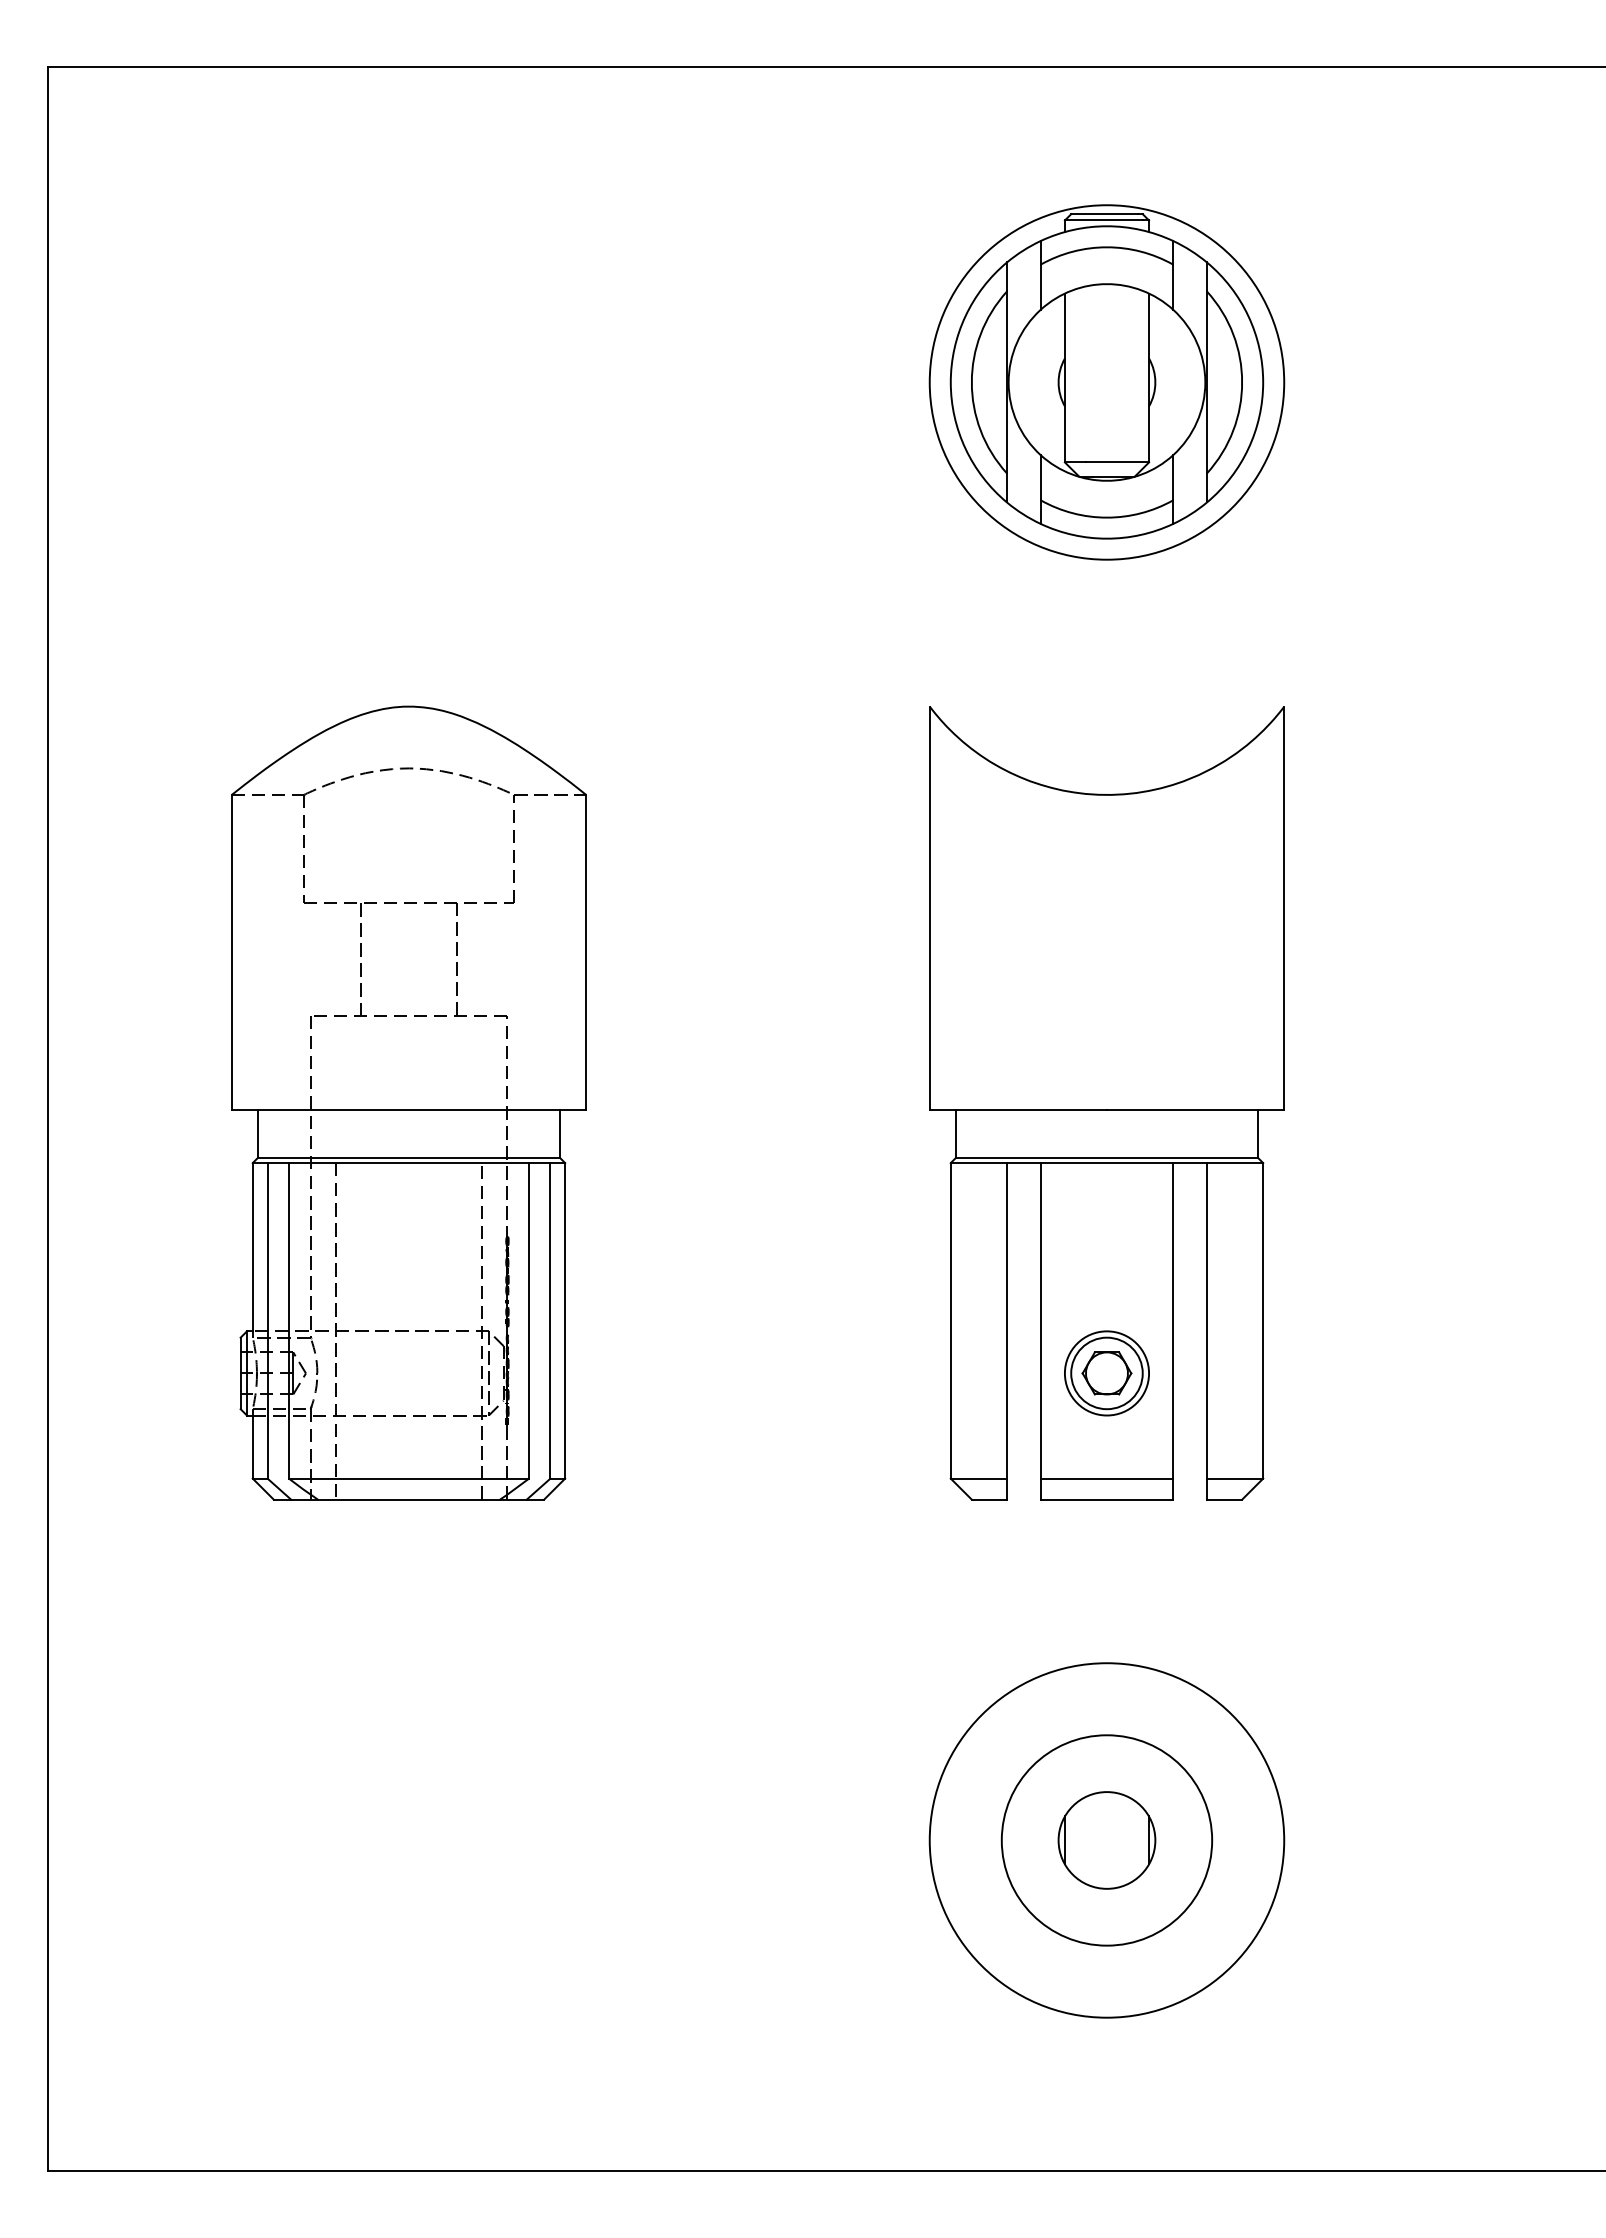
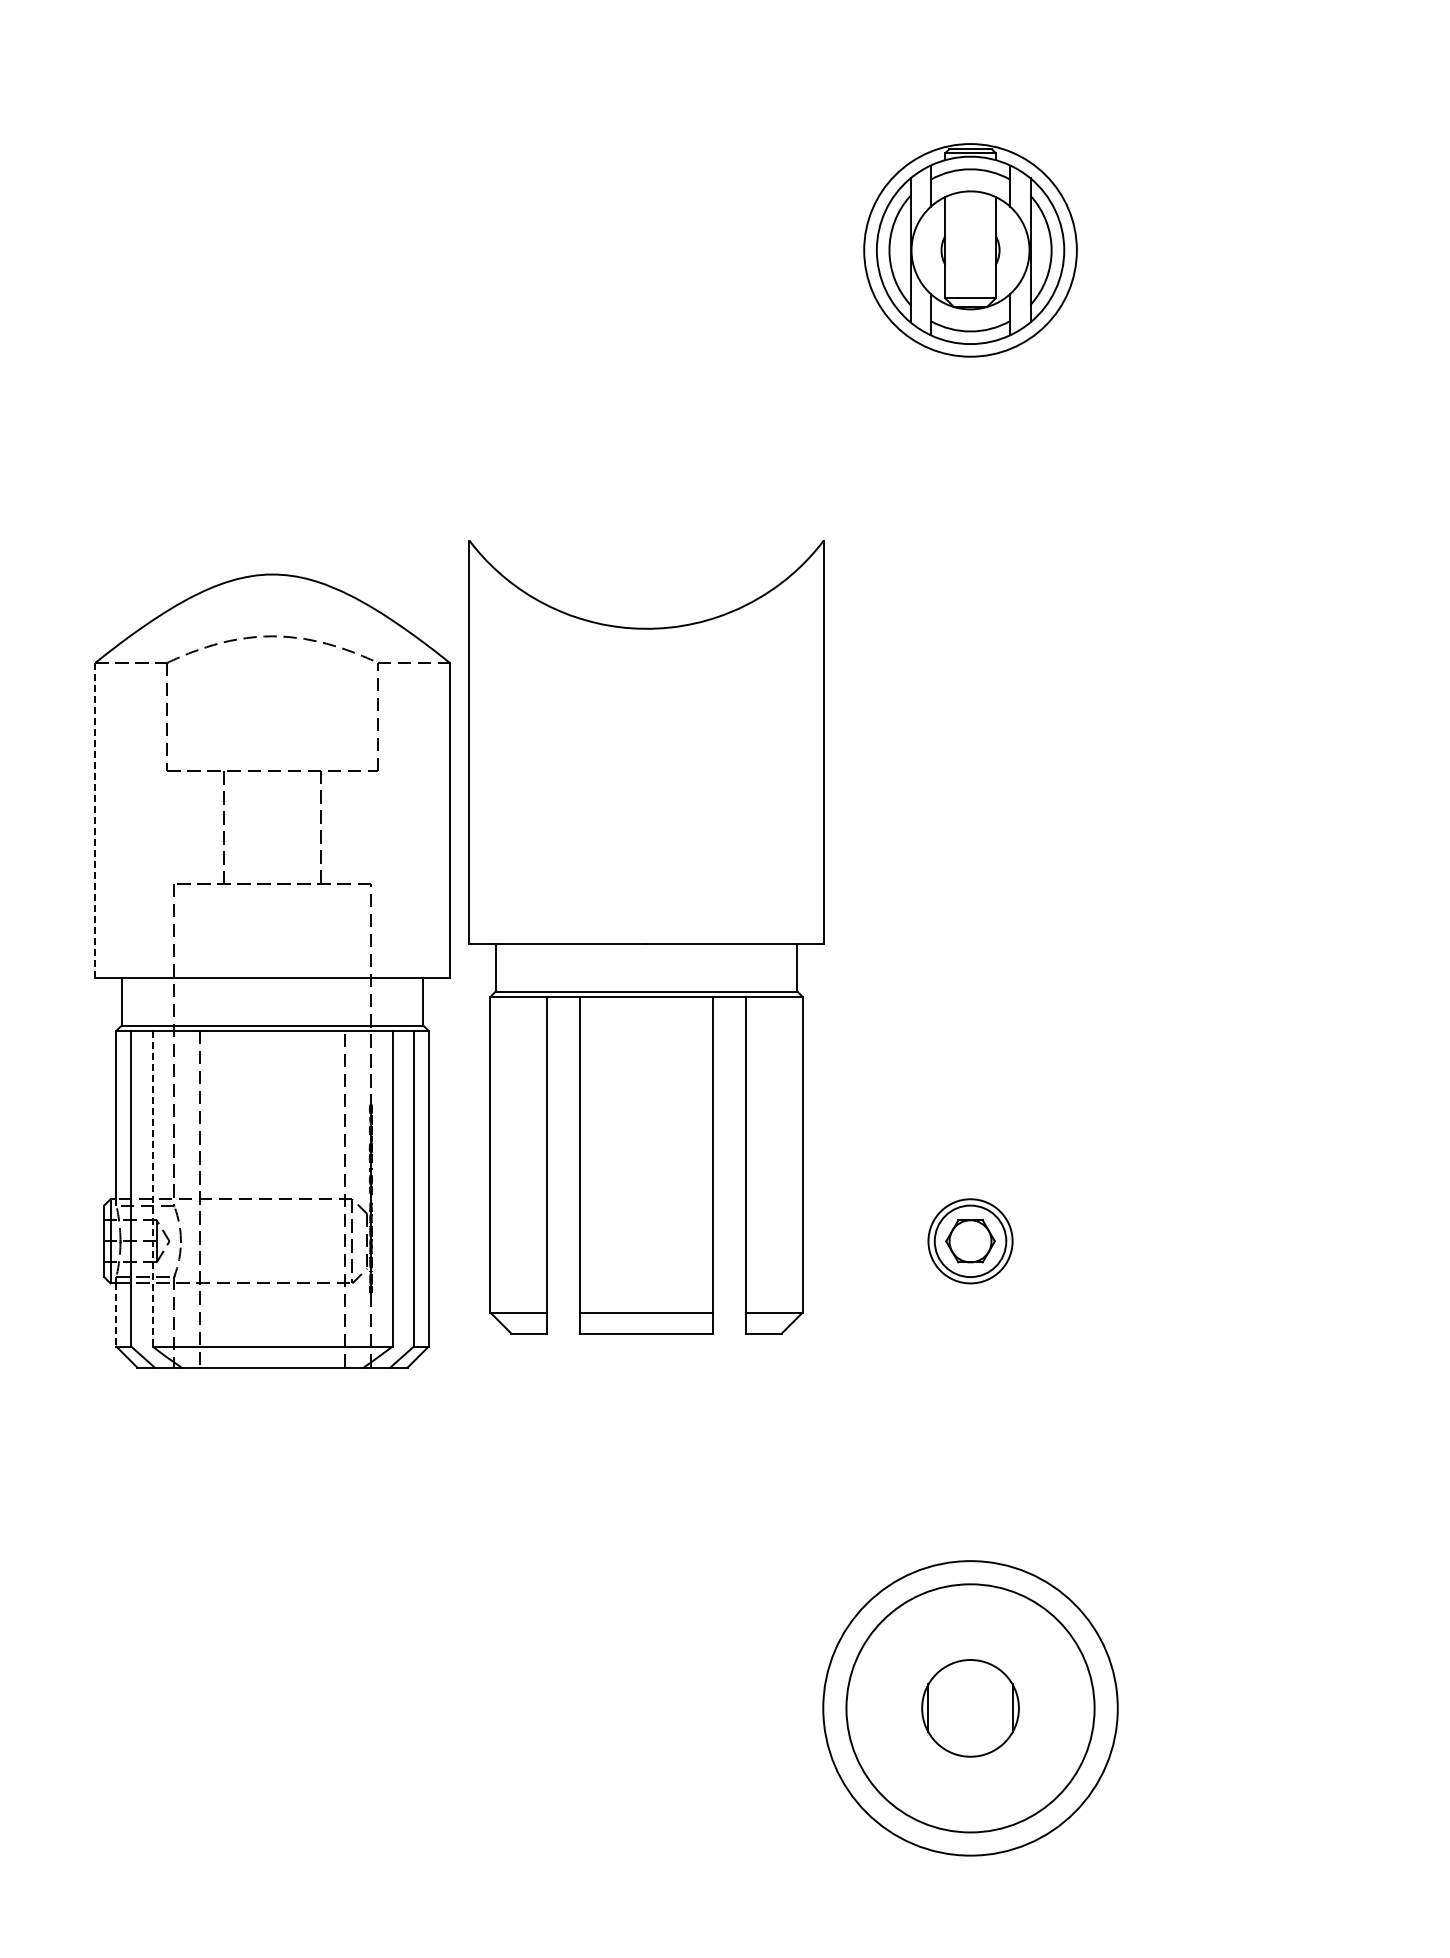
part: (1106, 382) -> (970, 250), size x0.6
line: (231, 952) -> (95, 820), solid -> dashed
part: (1106, 1103) -> (646, 937), moved
line: (288, 1320) -> (152, 1188), solid -> dashed
line: (252, 1447) -> (116, 1315), solid -> dashed
circle: (1106, 1840) -> (970, 1708), size x0.7
circle: (1106, 1840) -> (970, 1708), size x1.4

